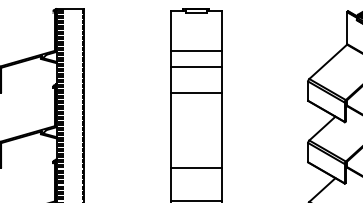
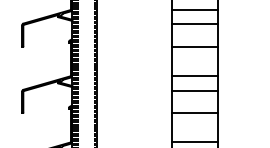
line: (196, 126) -> (195, 76), added
line: (196, 142) -> (195, 90), added

